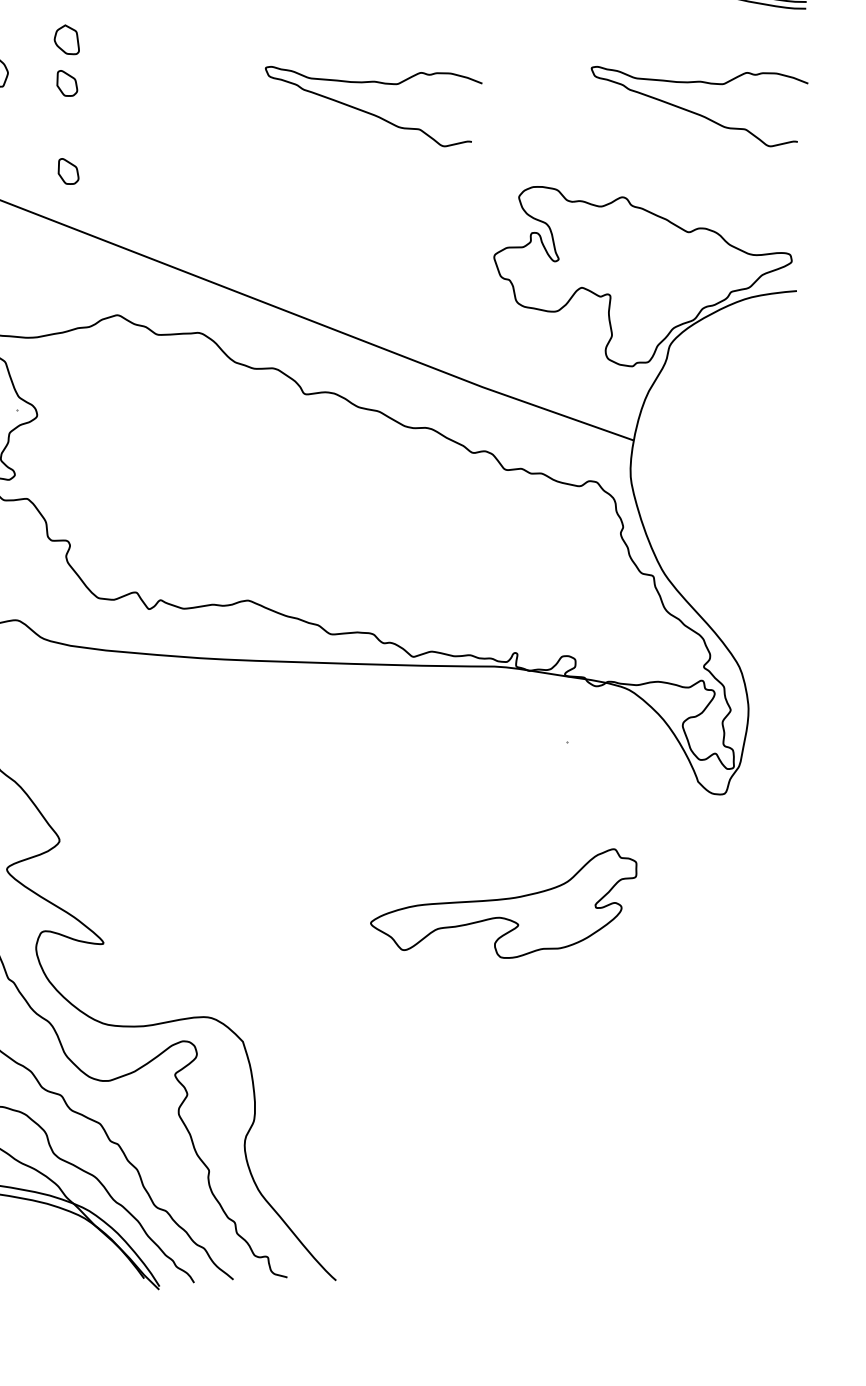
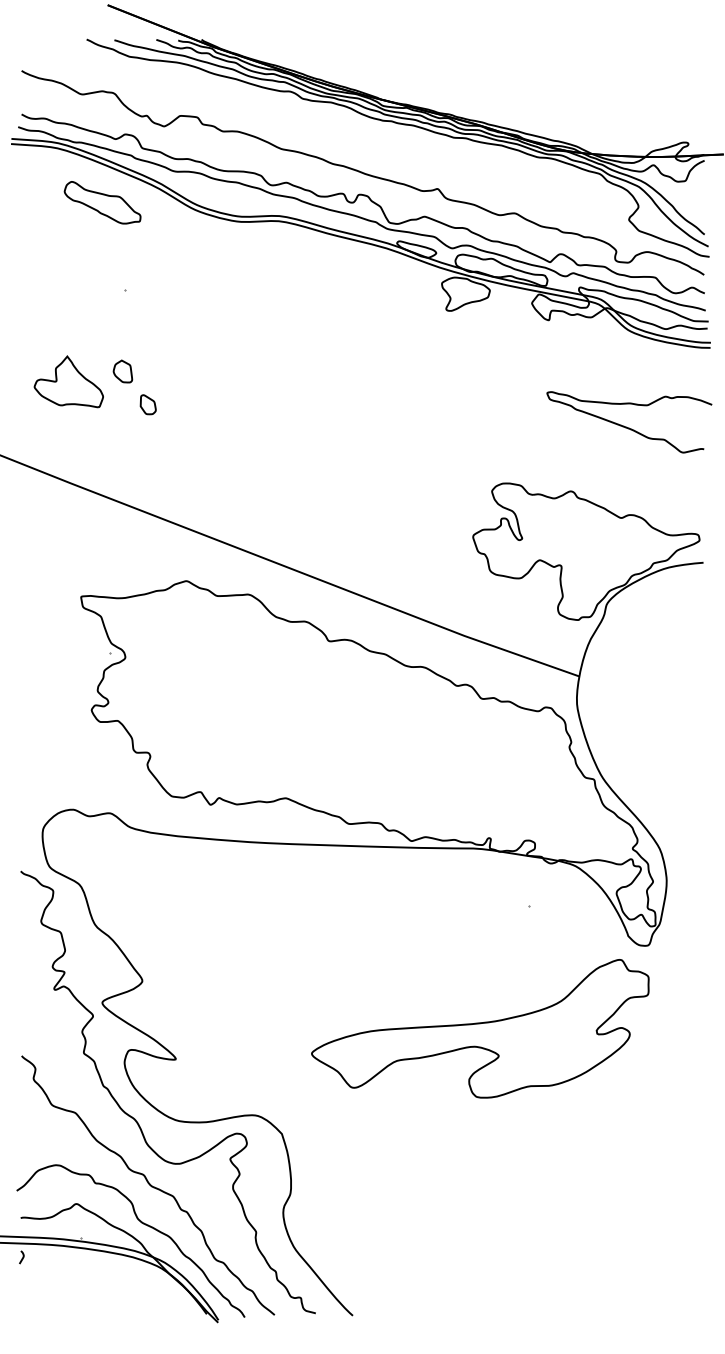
part: (66, 39) -> (122, 371), moved
curve: (369, 112) -> (378, 426), removed
part: (67, 171) -> (148, 471), removed
part: (503, 903) -> (480, 1028), size x1.67

